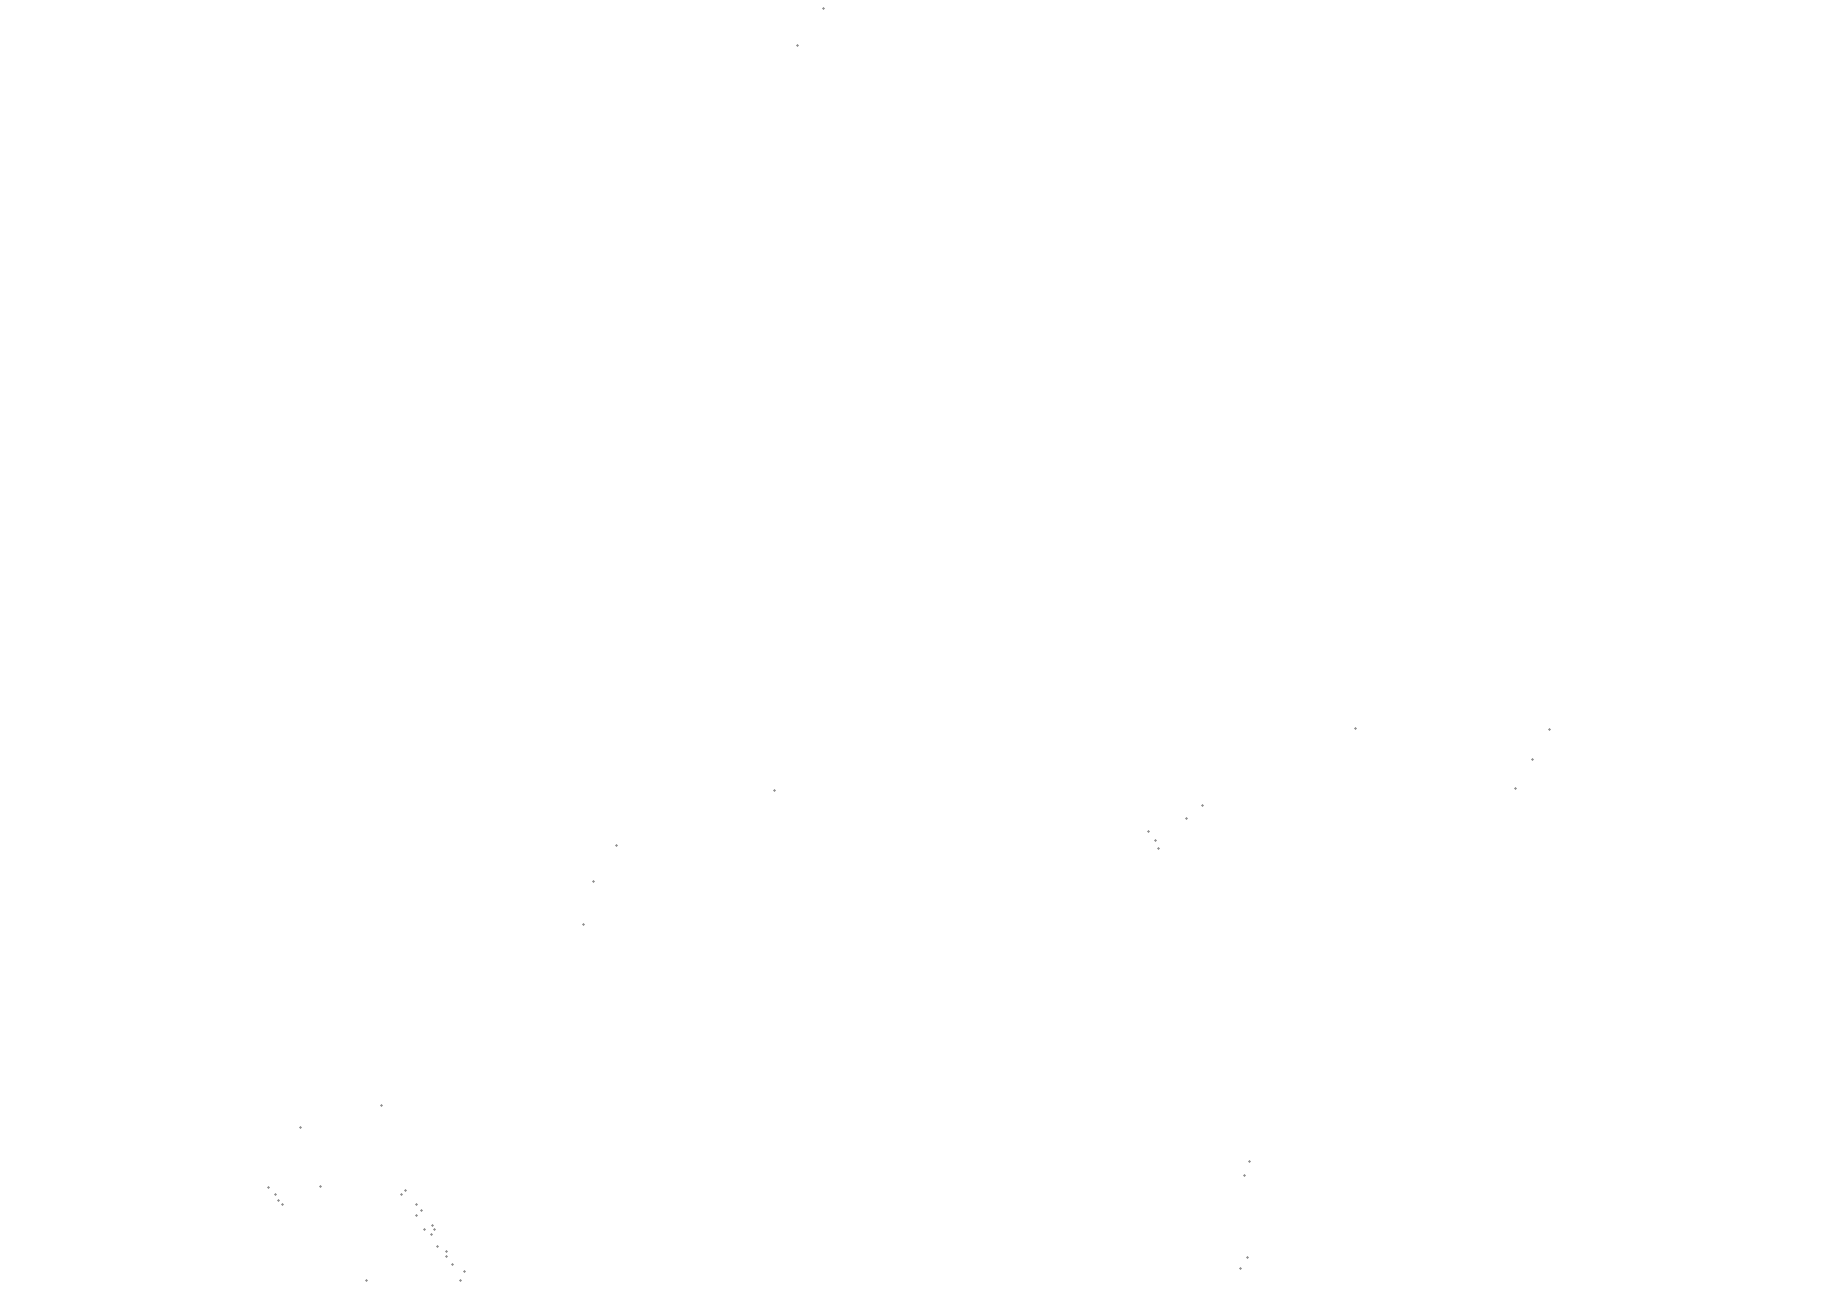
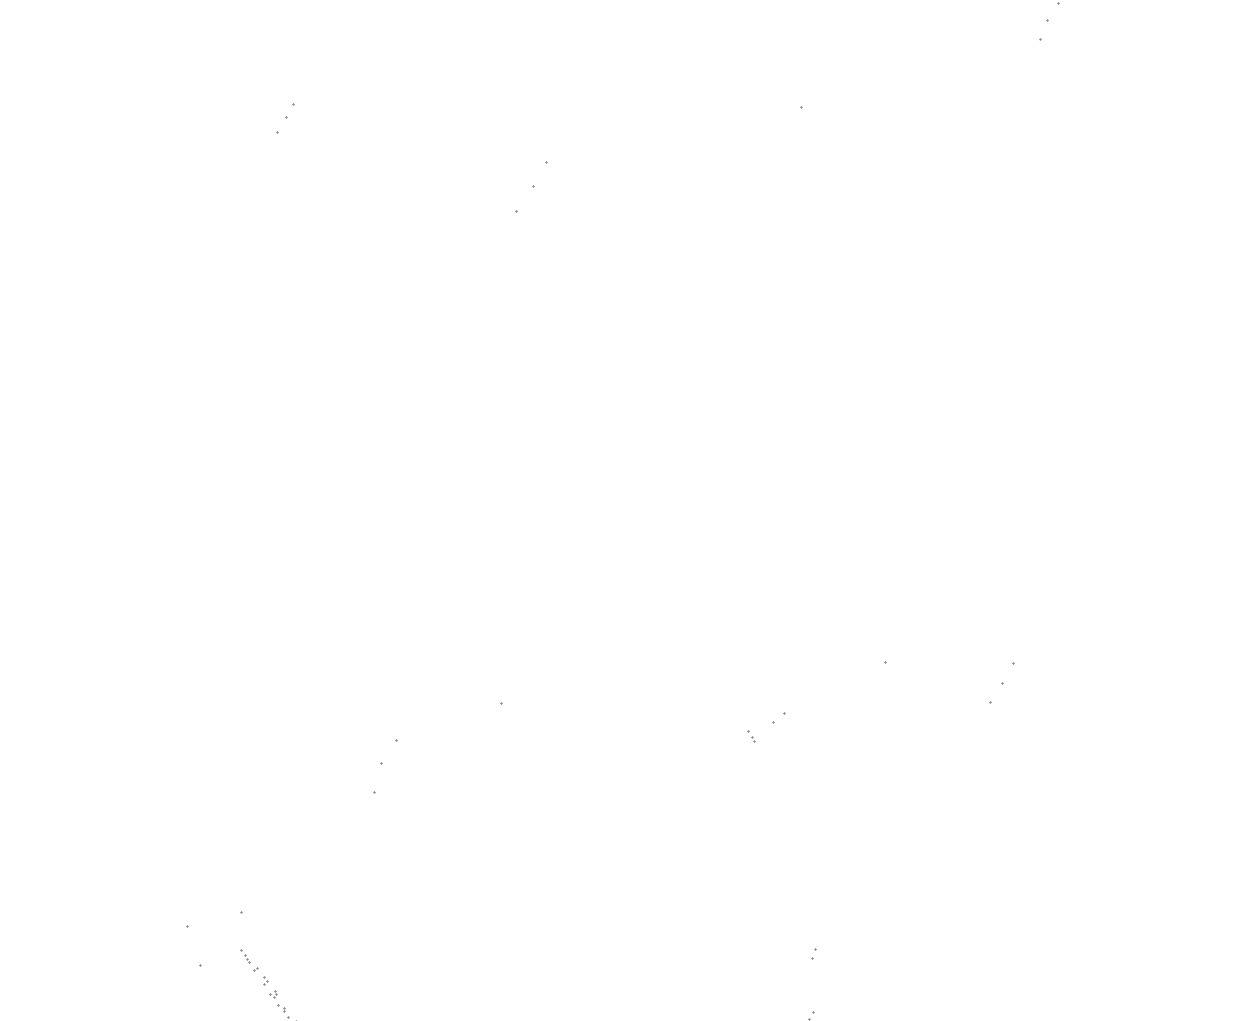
part: (275, 1195) -> (245, 956), moved

